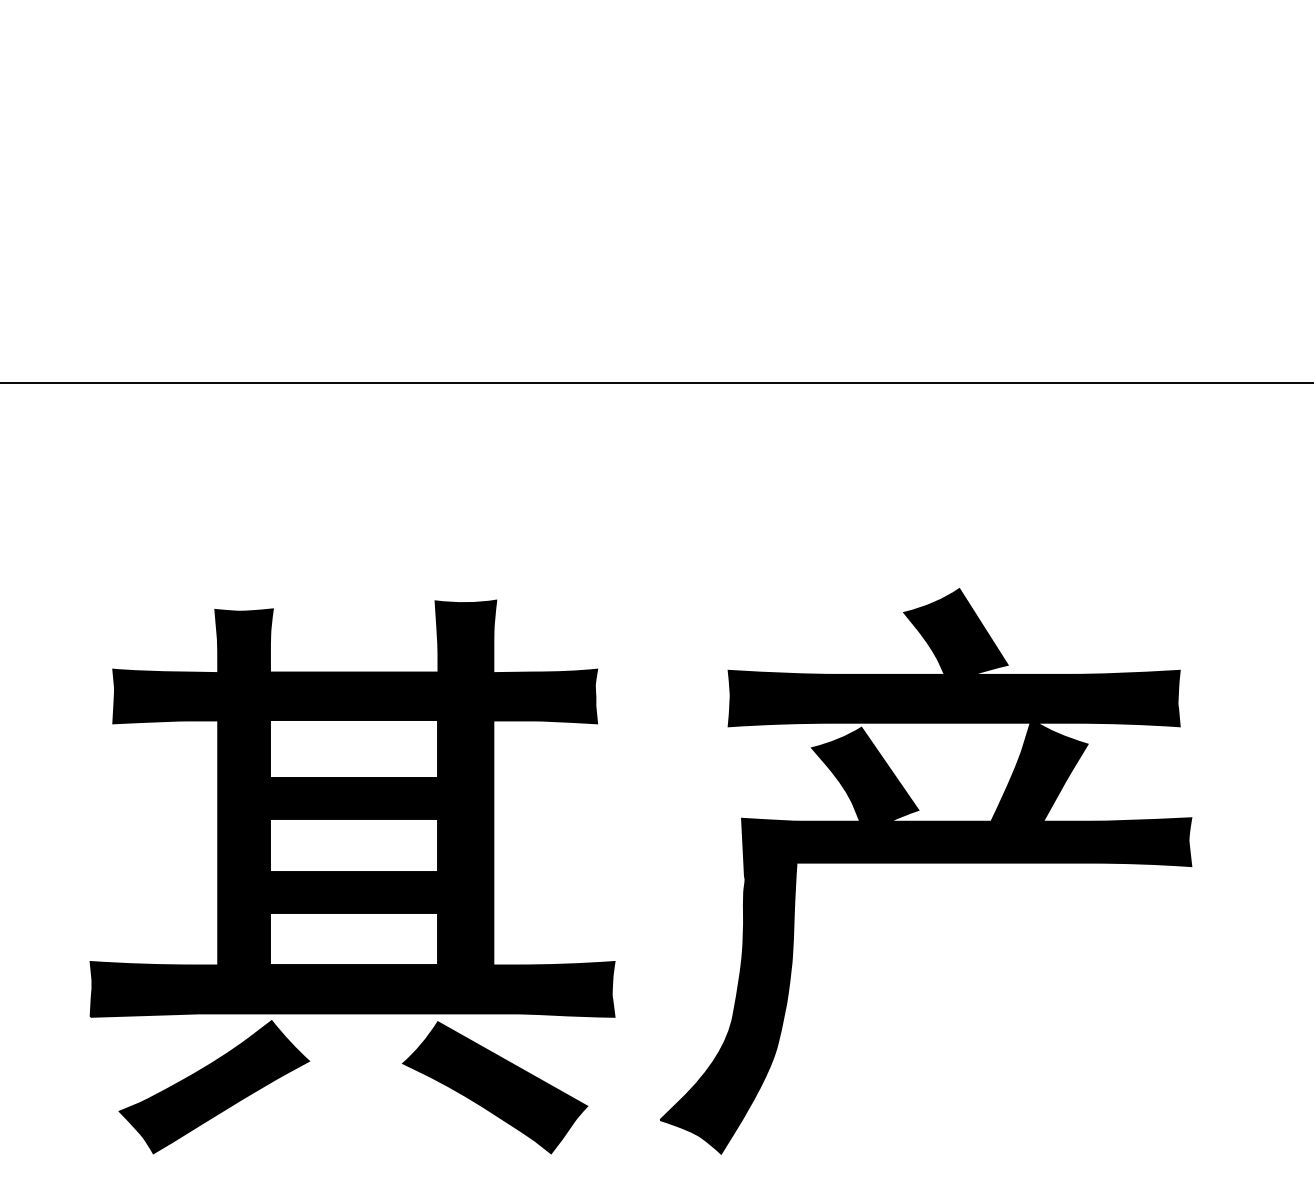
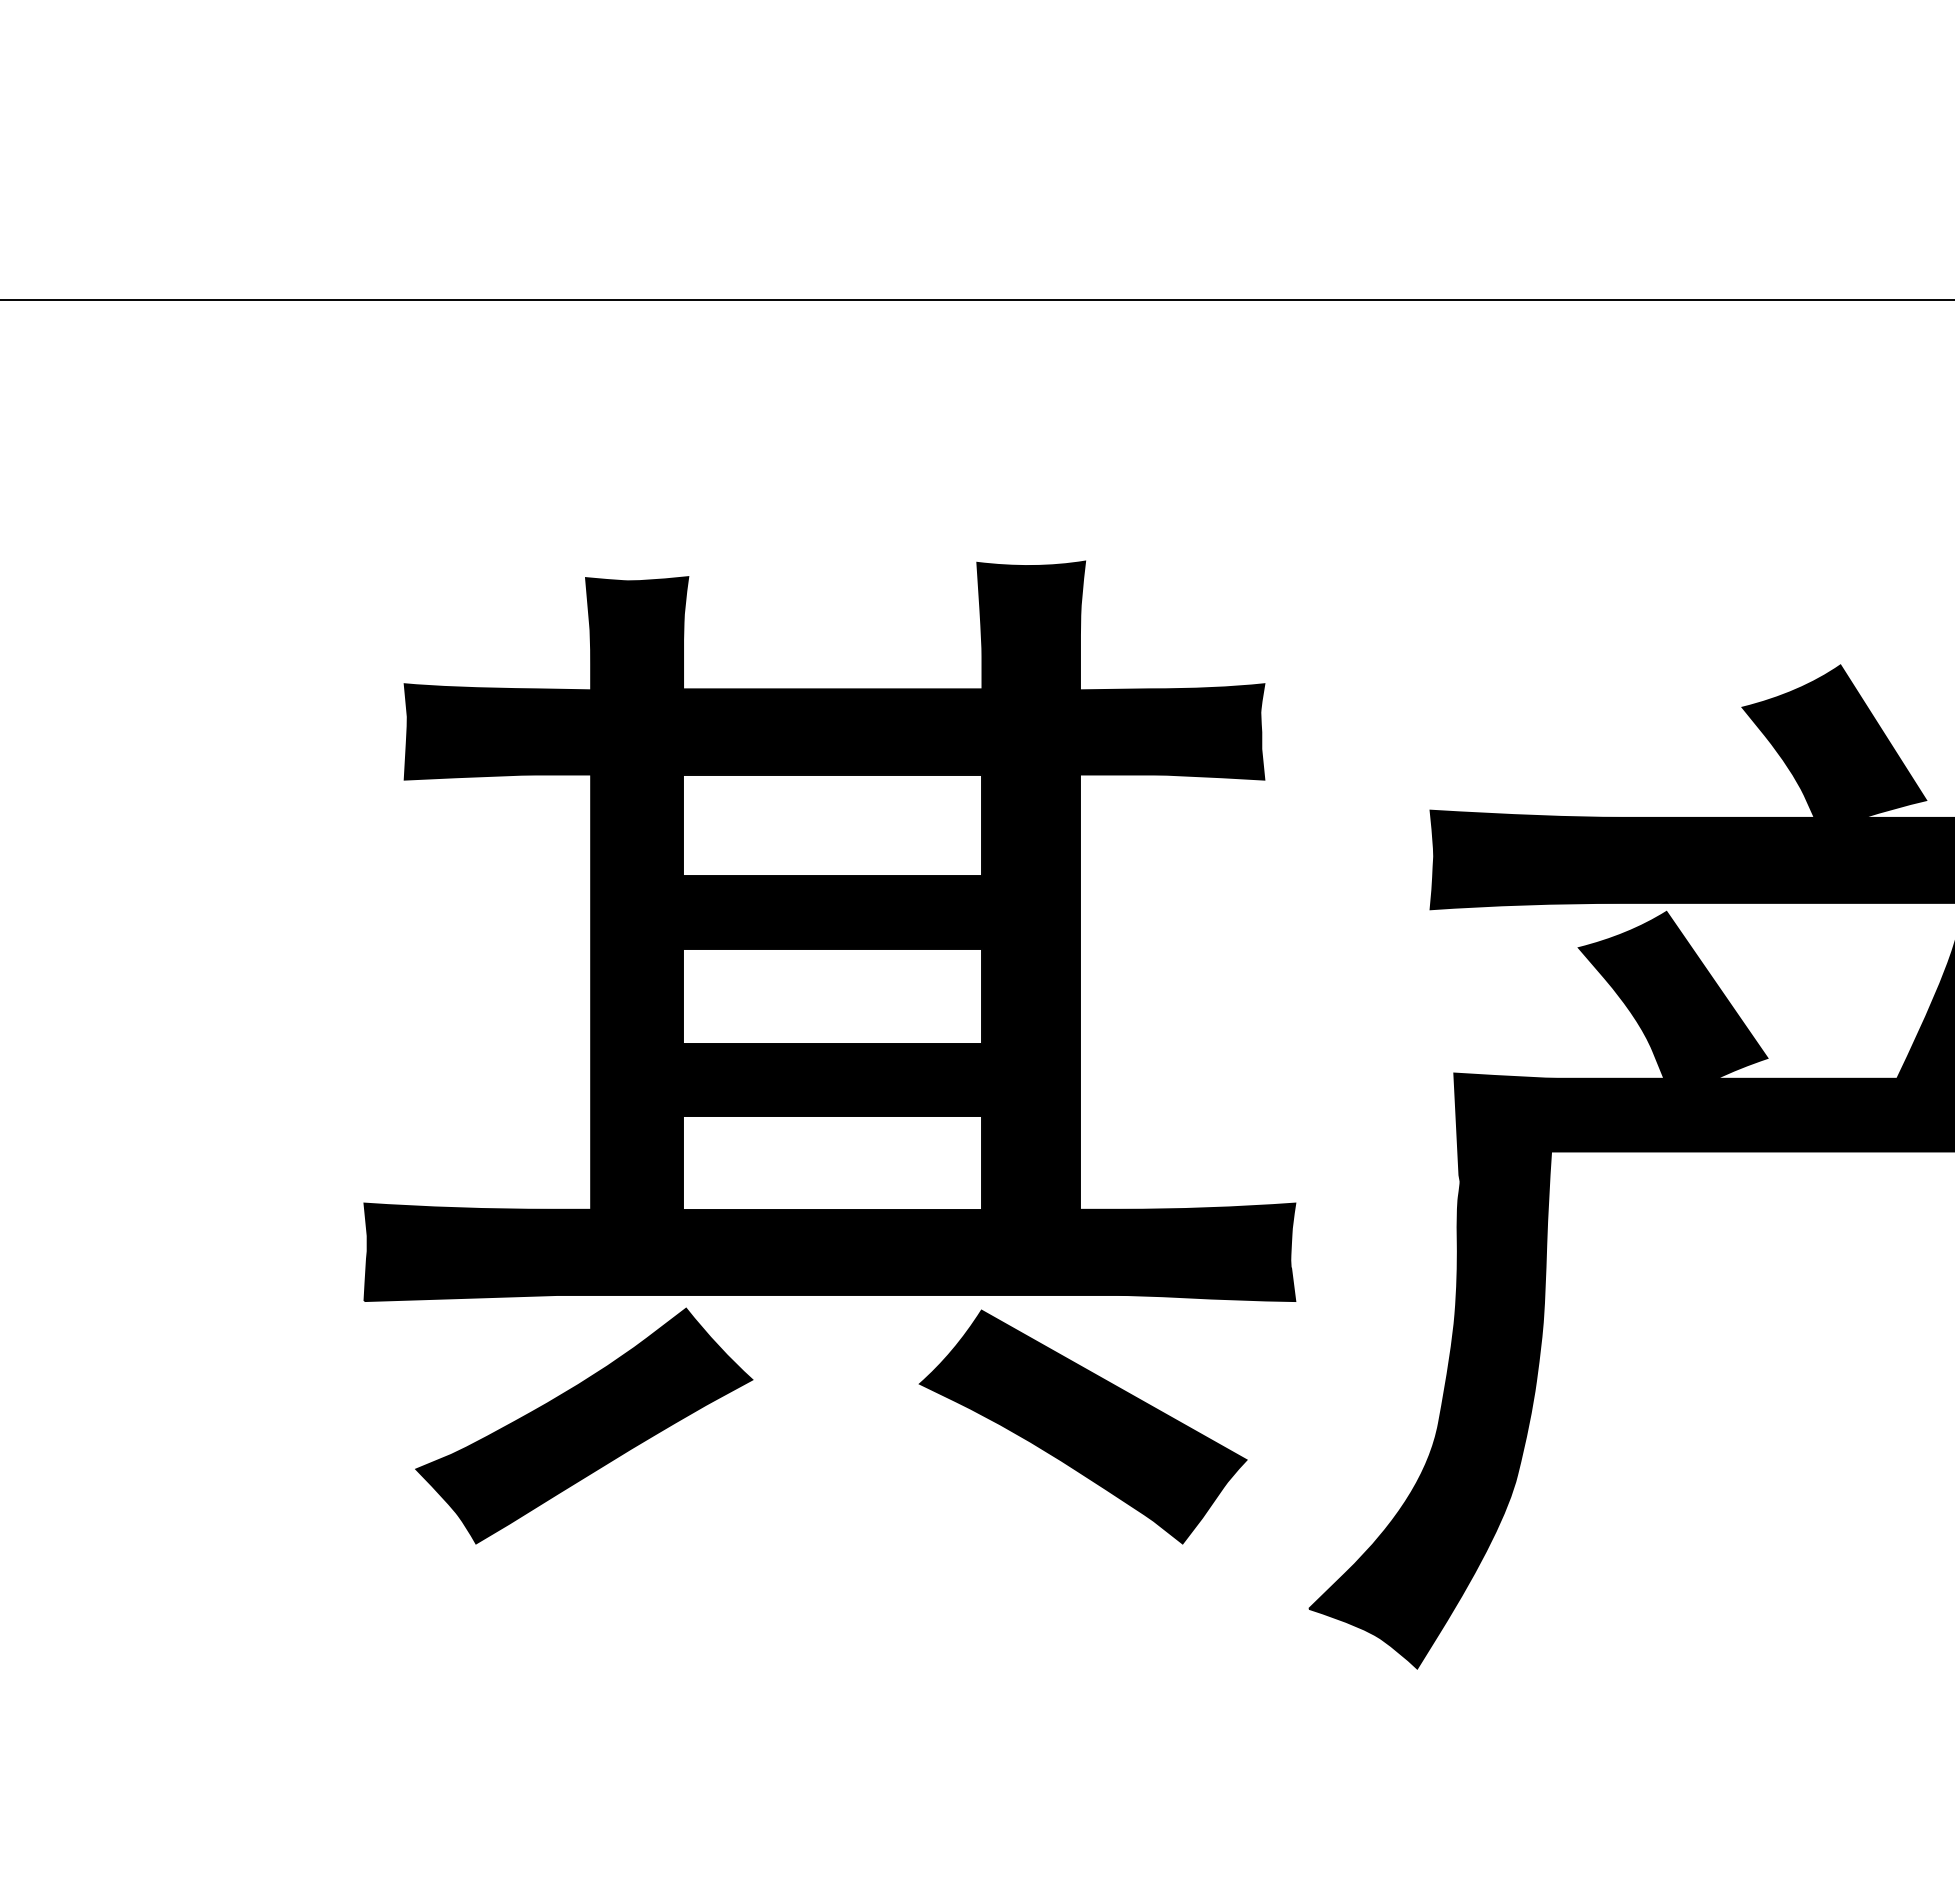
part: (352, 876) -> (829, 1051), moved

